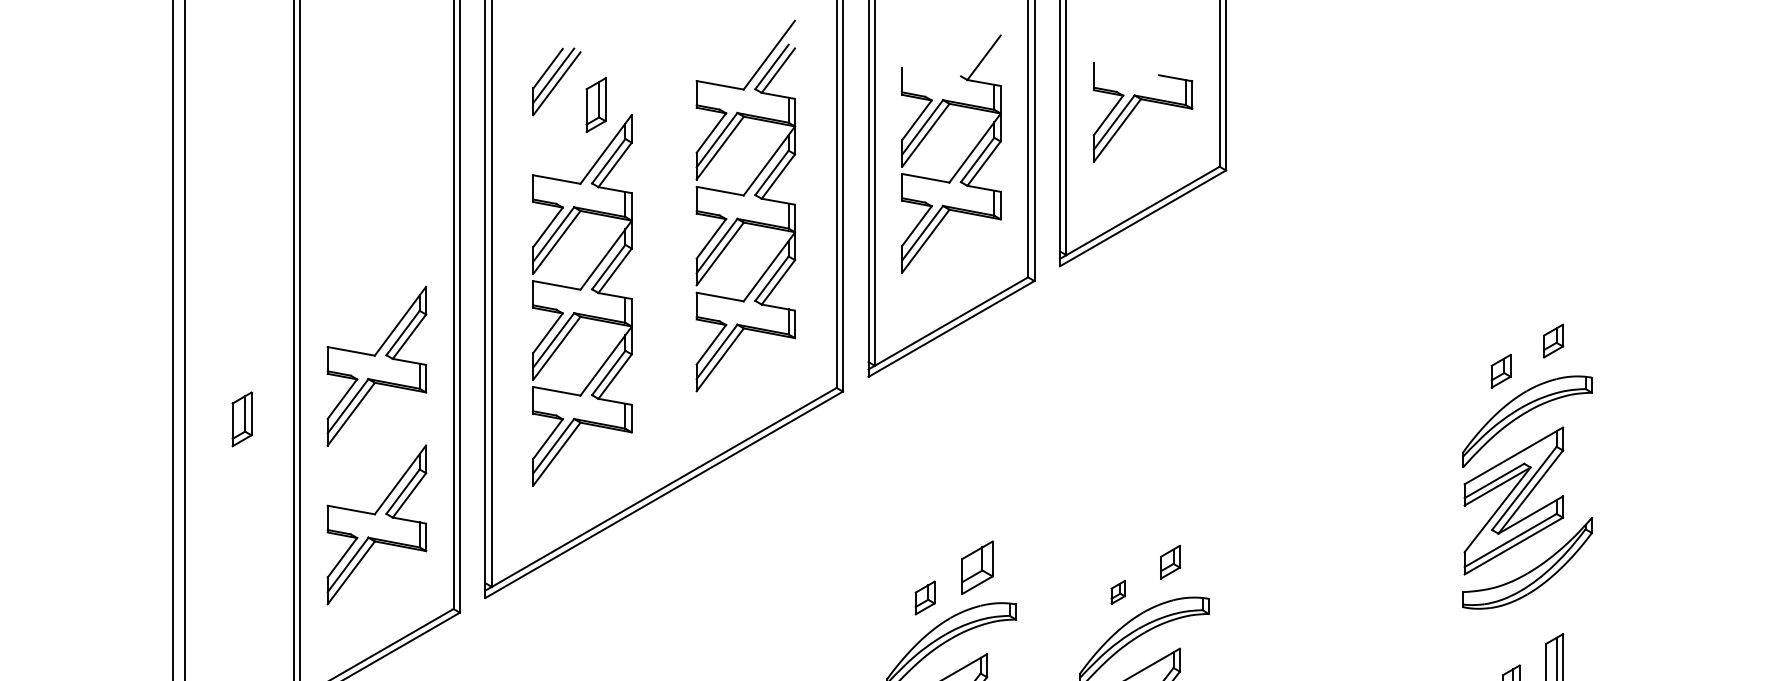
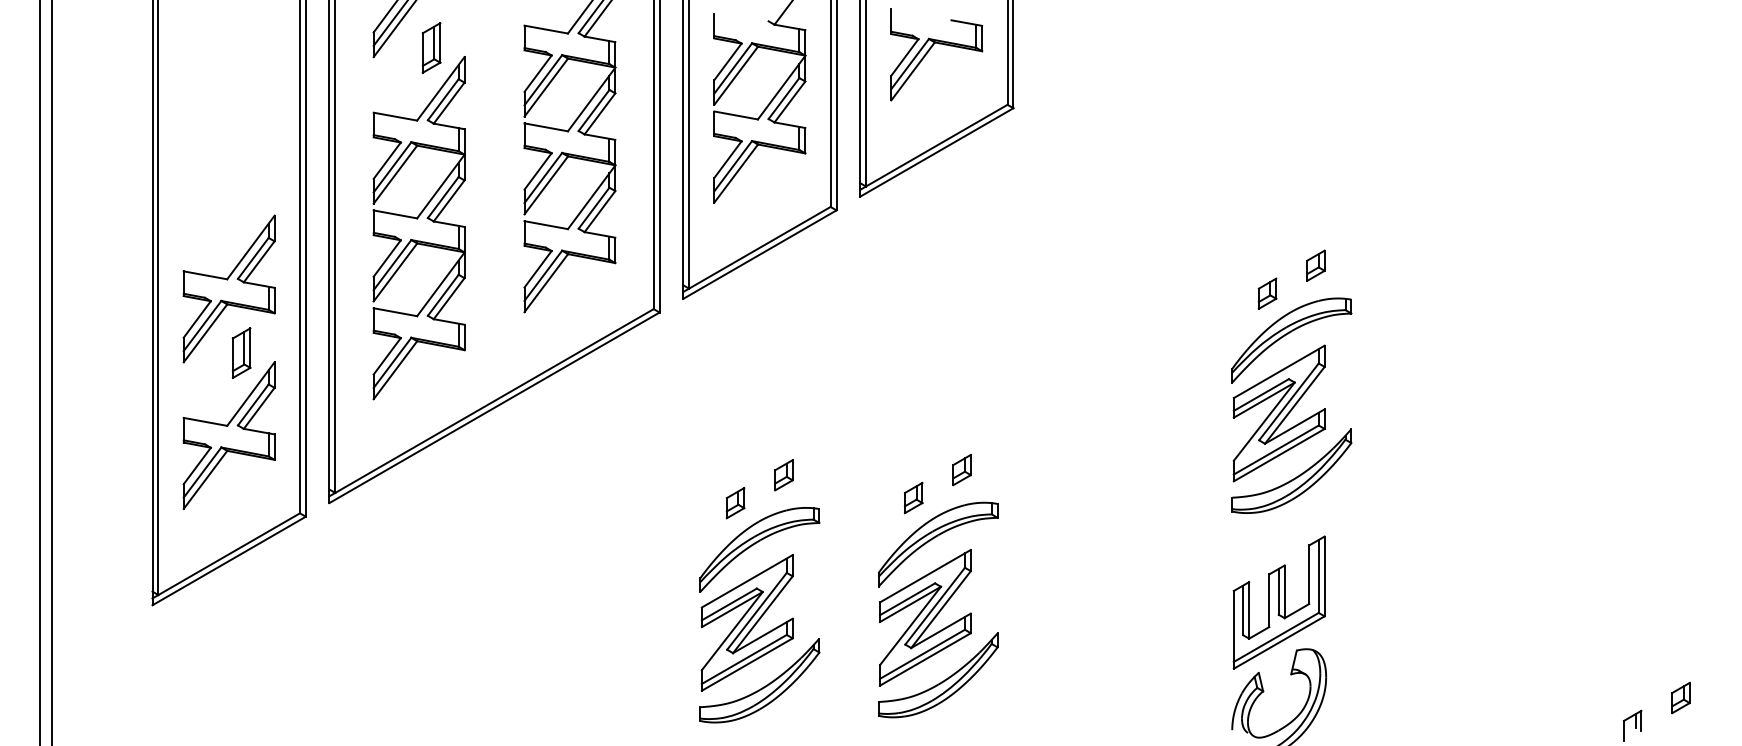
part: (241, 418) -> (241, 352), moved
part: (977, 568) -> (783, 475), size x0.62
part: (1117, 591) -> (913, 497), size x1.43

